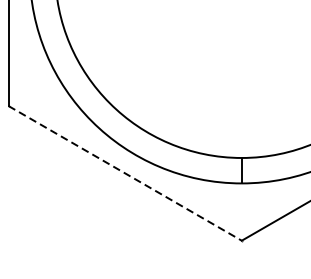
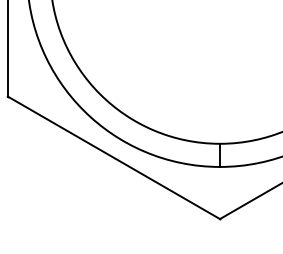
line: (125, 174) -> (114, 158), dashed -> solid

